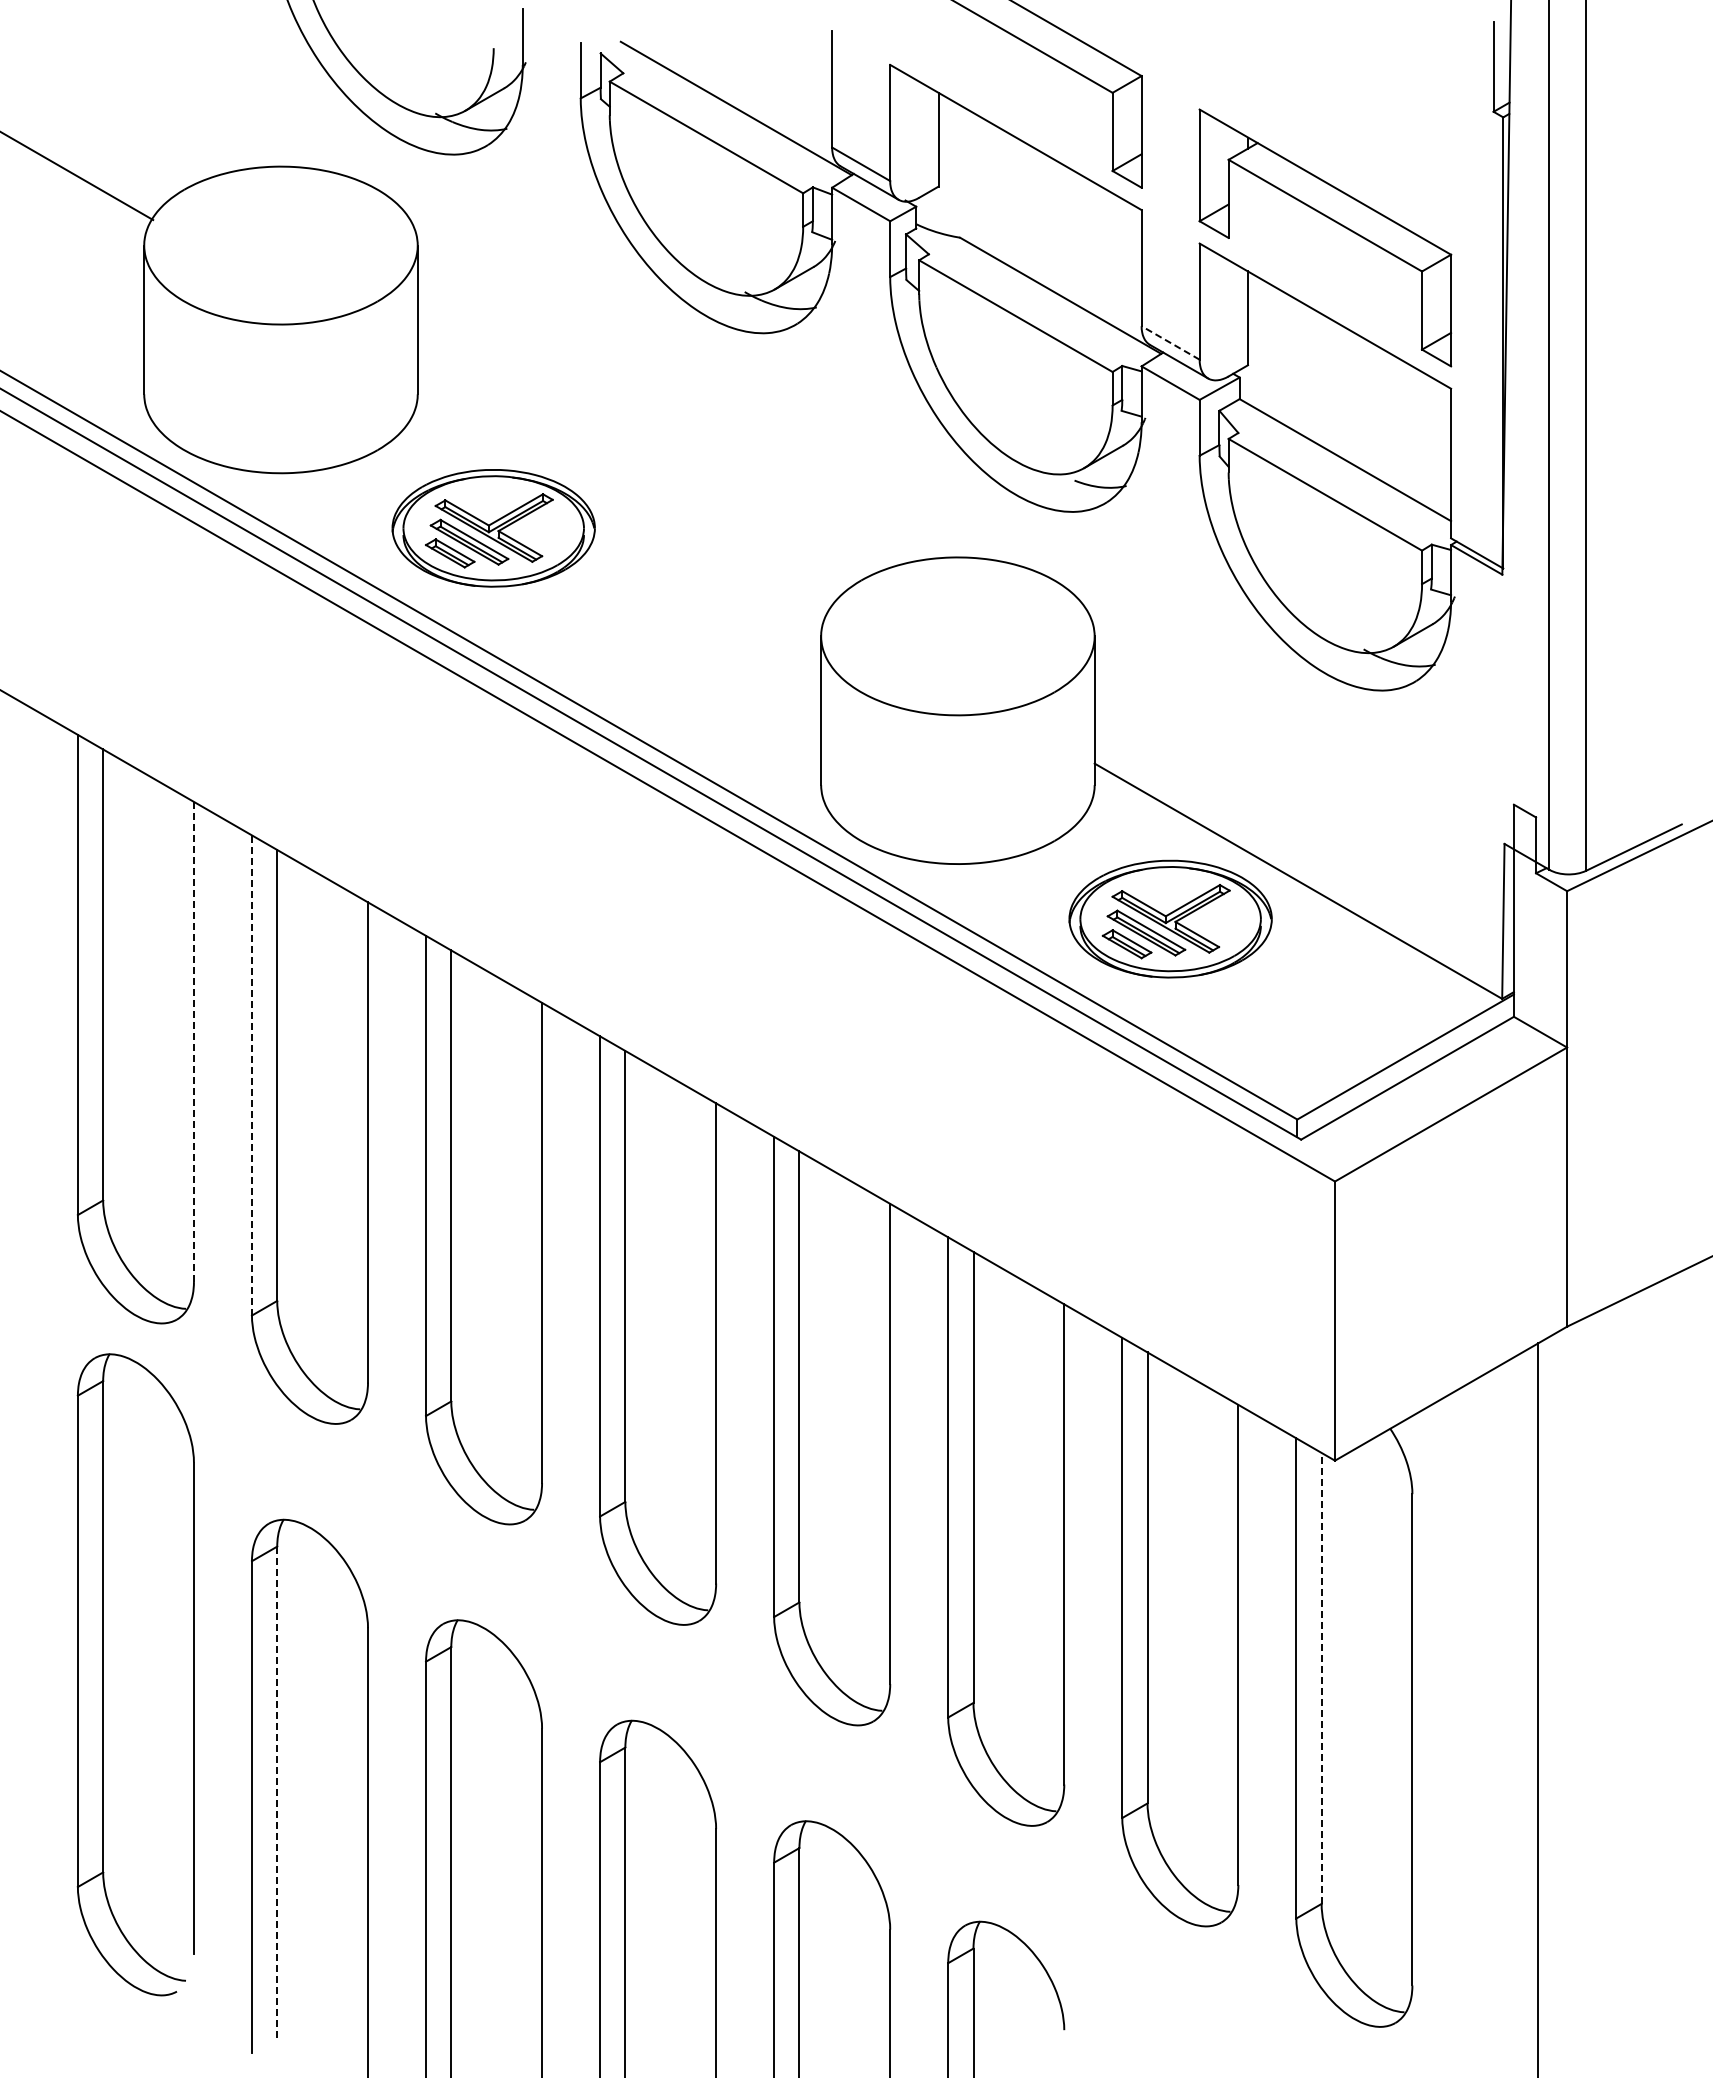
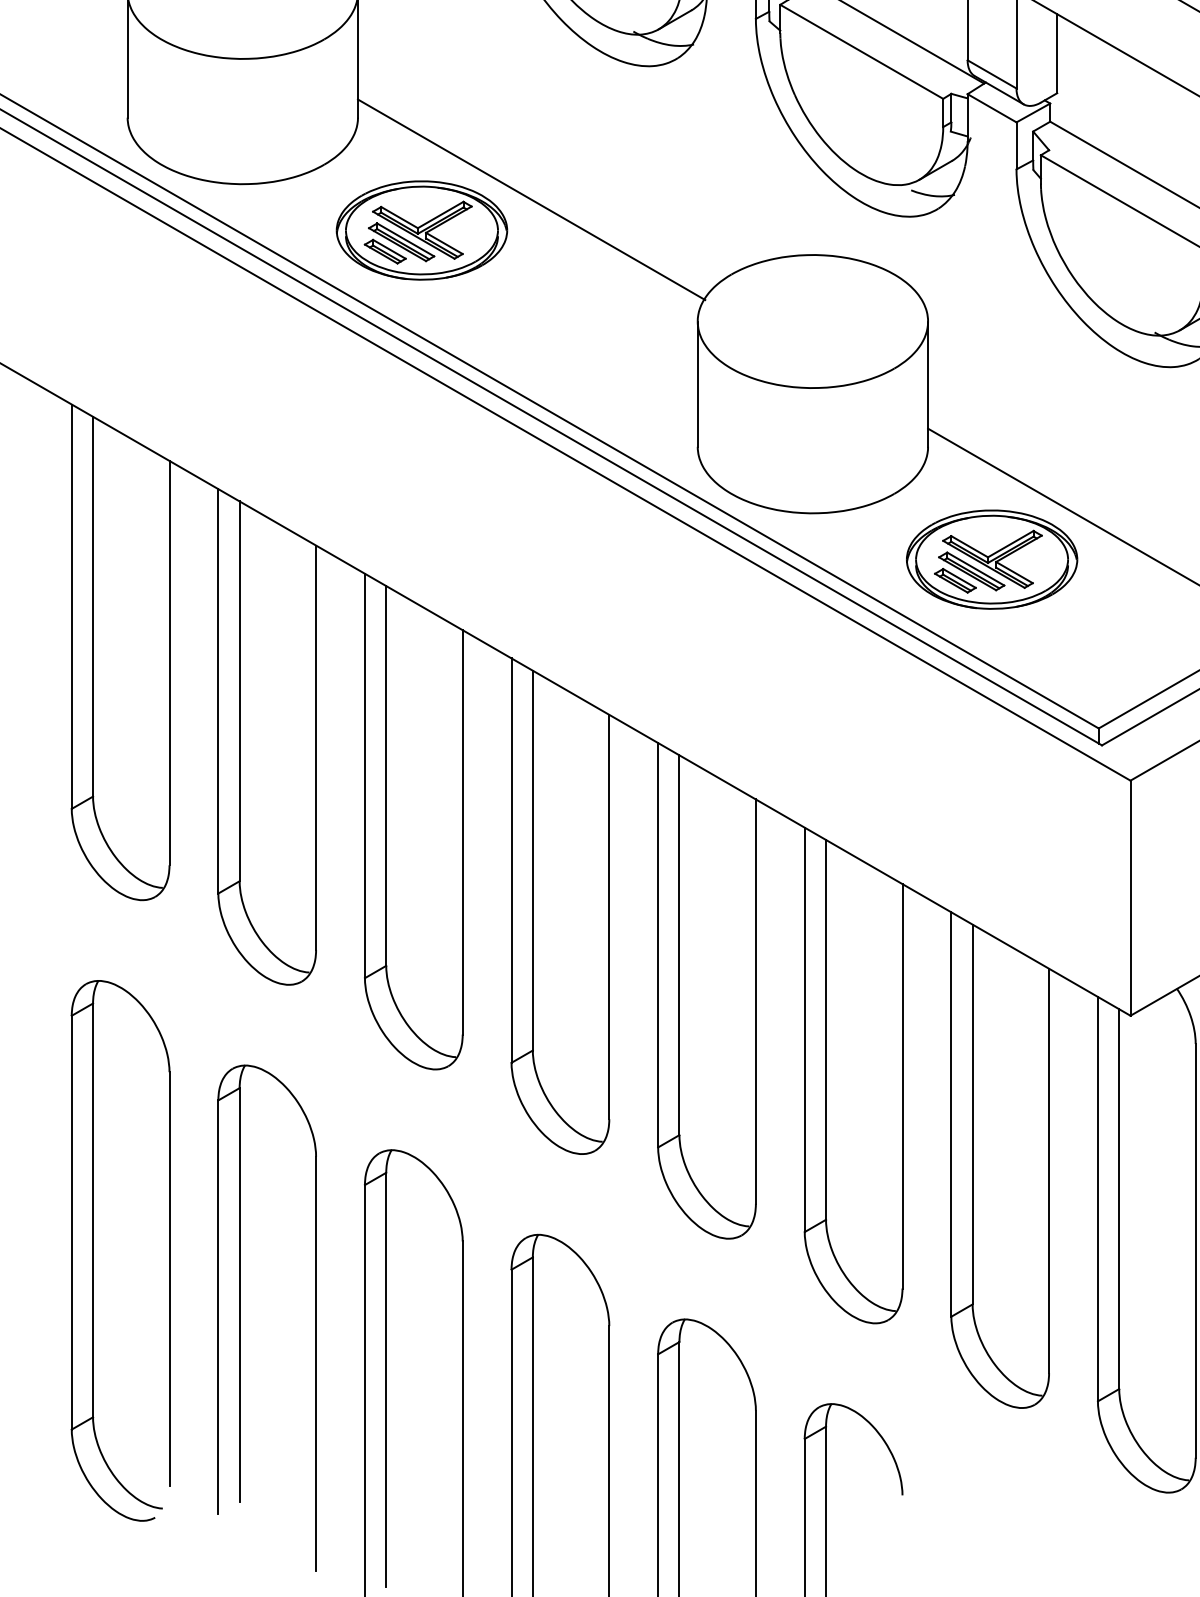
line: (1170, 342) -> (991, 74), dashed -> solid
line: (623, 491) -> (531, 199), added
line: (193, 1042) -> (169, 663), dashed -> solid
line: (251, 1074) -> (217, 690), dashed -> solid
part: (103, 1674) -> (93, 1250), moved
line: (1321, 1677) -> (1119, 1198), dashed -> solid
line: (277, 1792) -> (239, 1295), dashed -> solid

